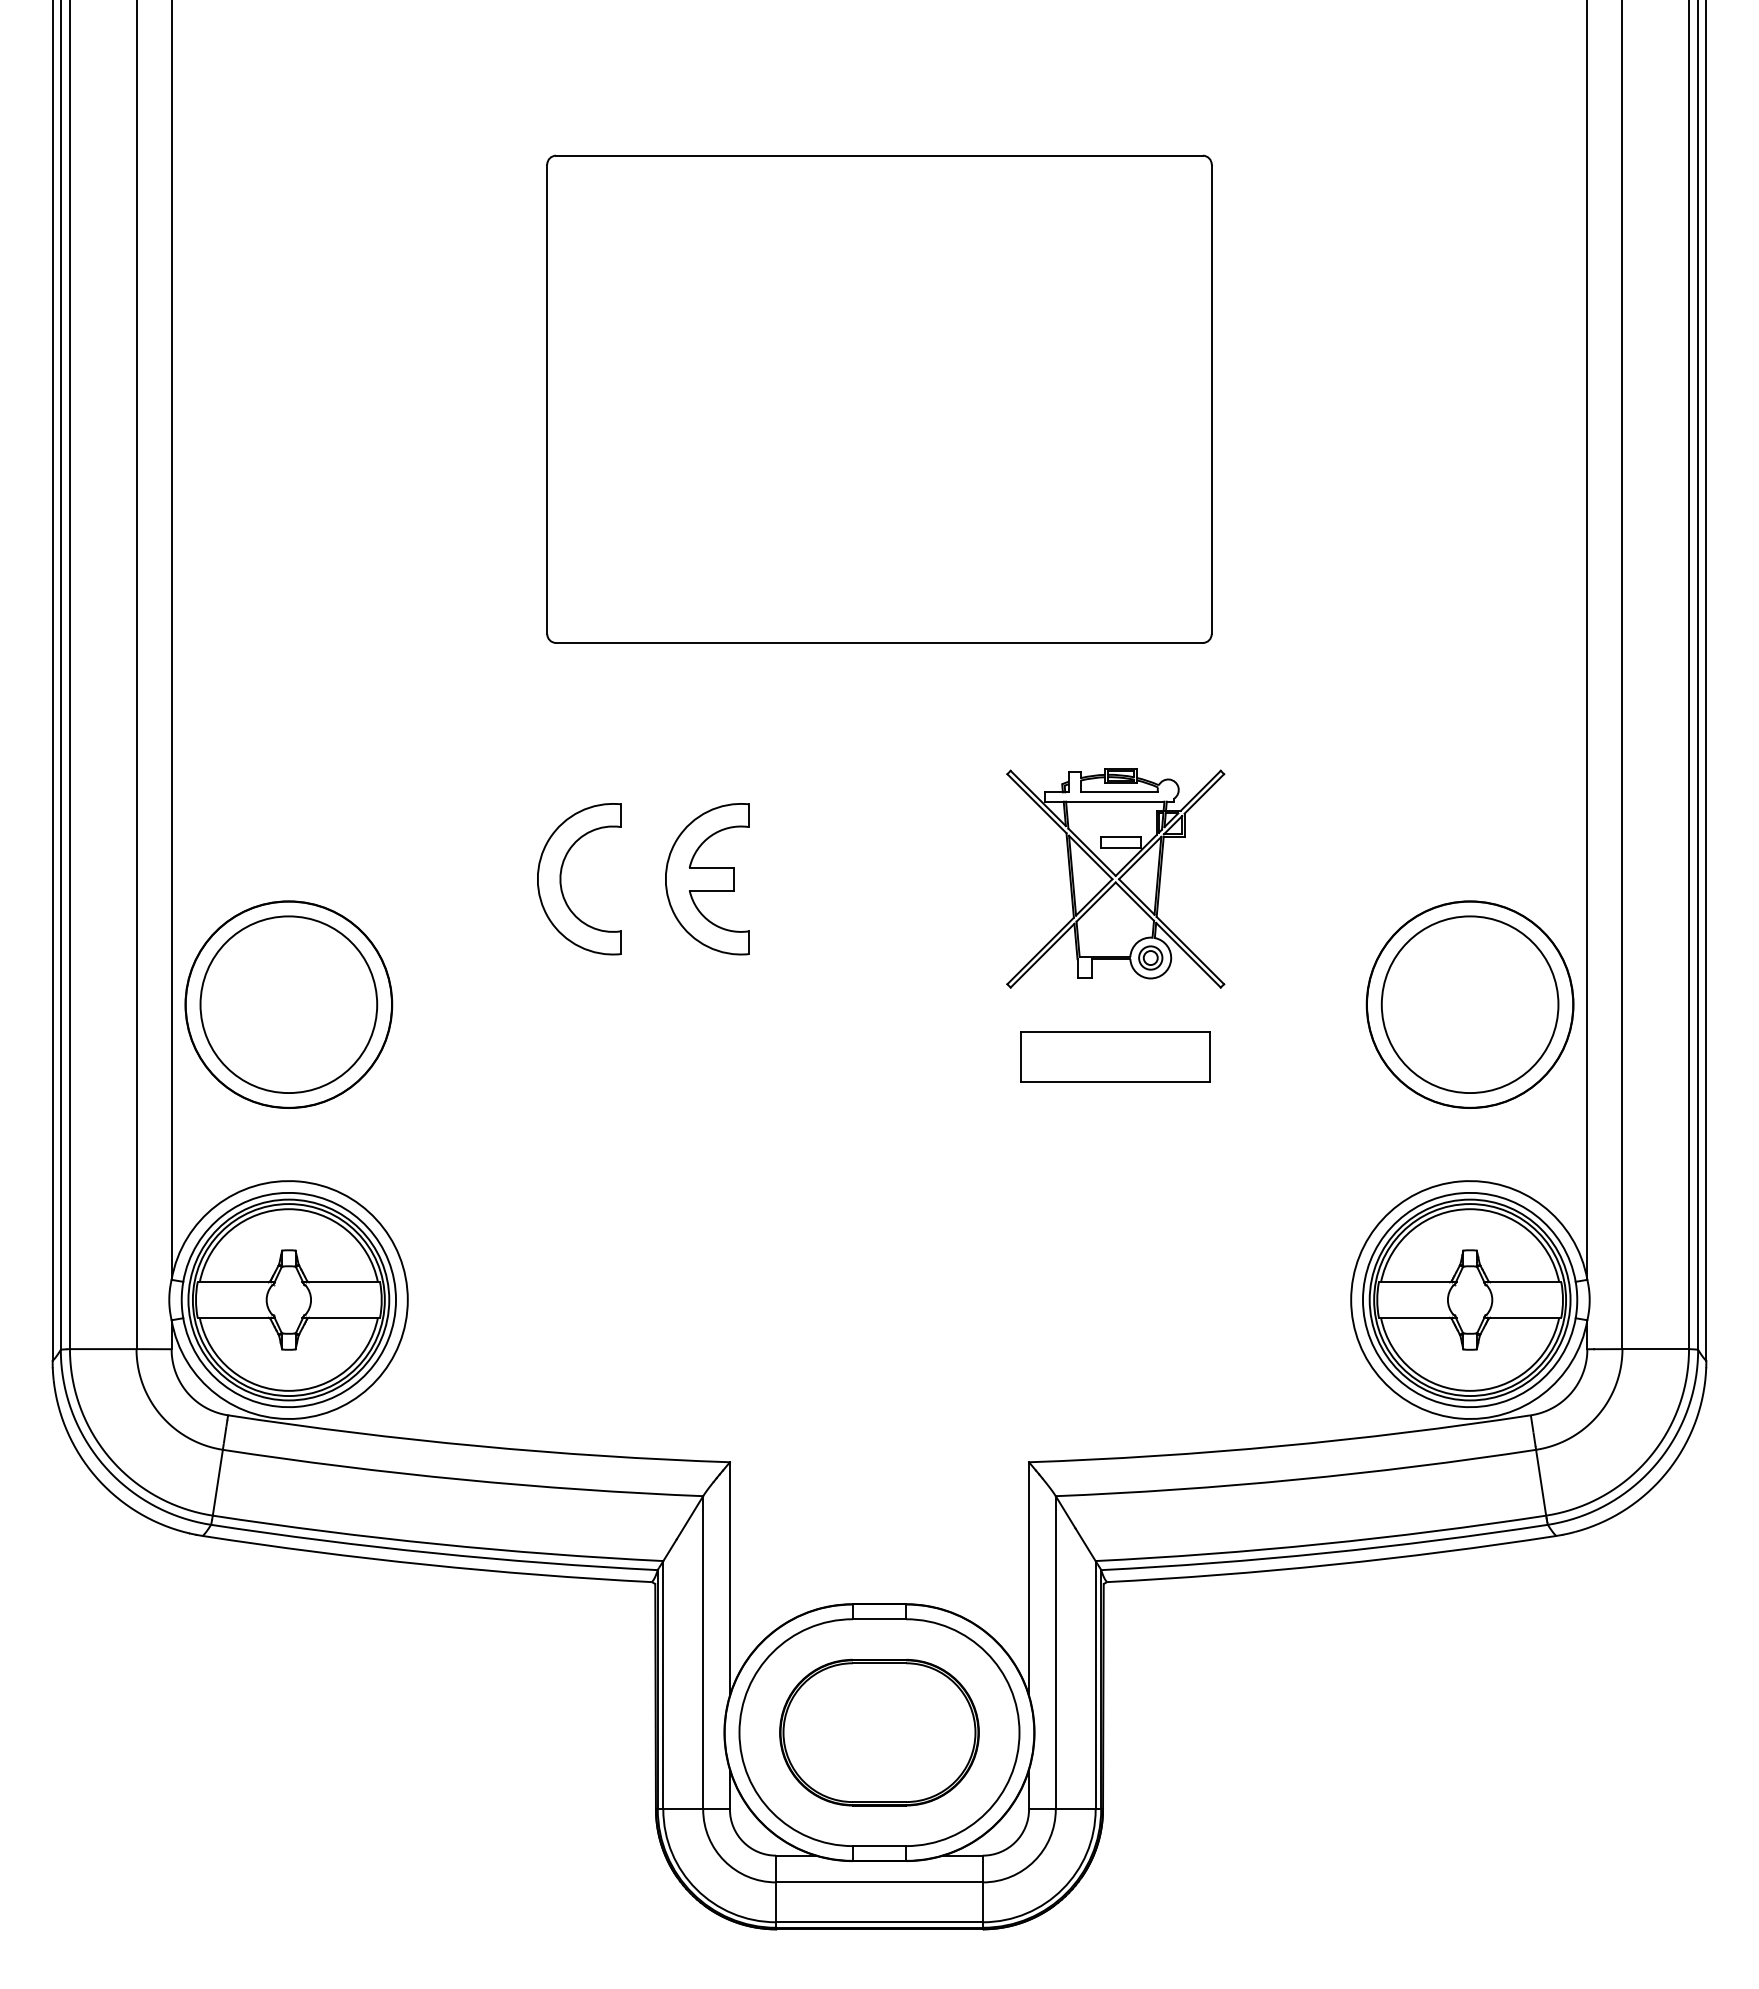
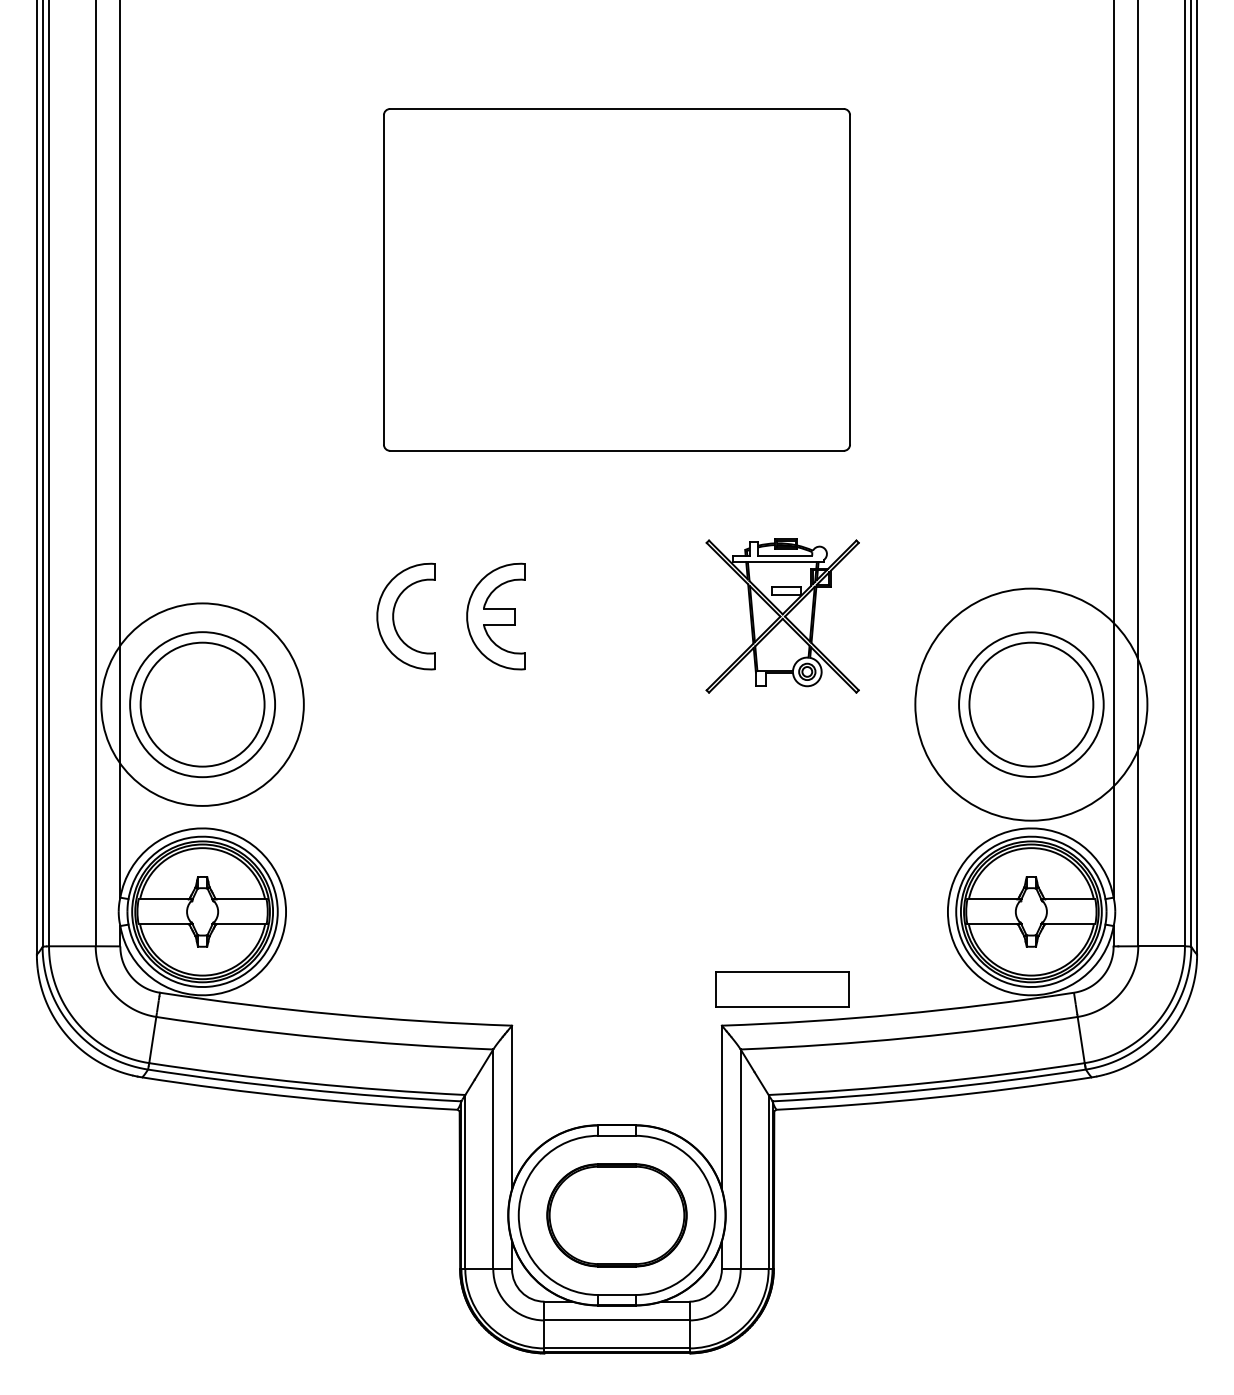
circle: (288, 1004) -> (202, 704), size x1.4
circle: (1469, 1004) -> (1030, 704), size x1.6
part: (1115, 1056) -> (782, 989), moved

